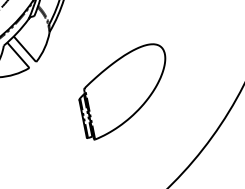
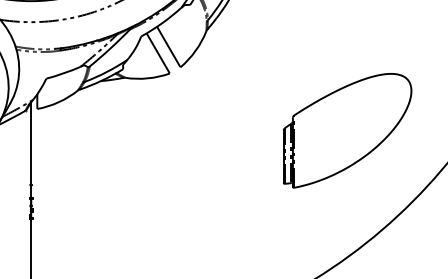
part: (124, 91) -> (347, 130), moved

